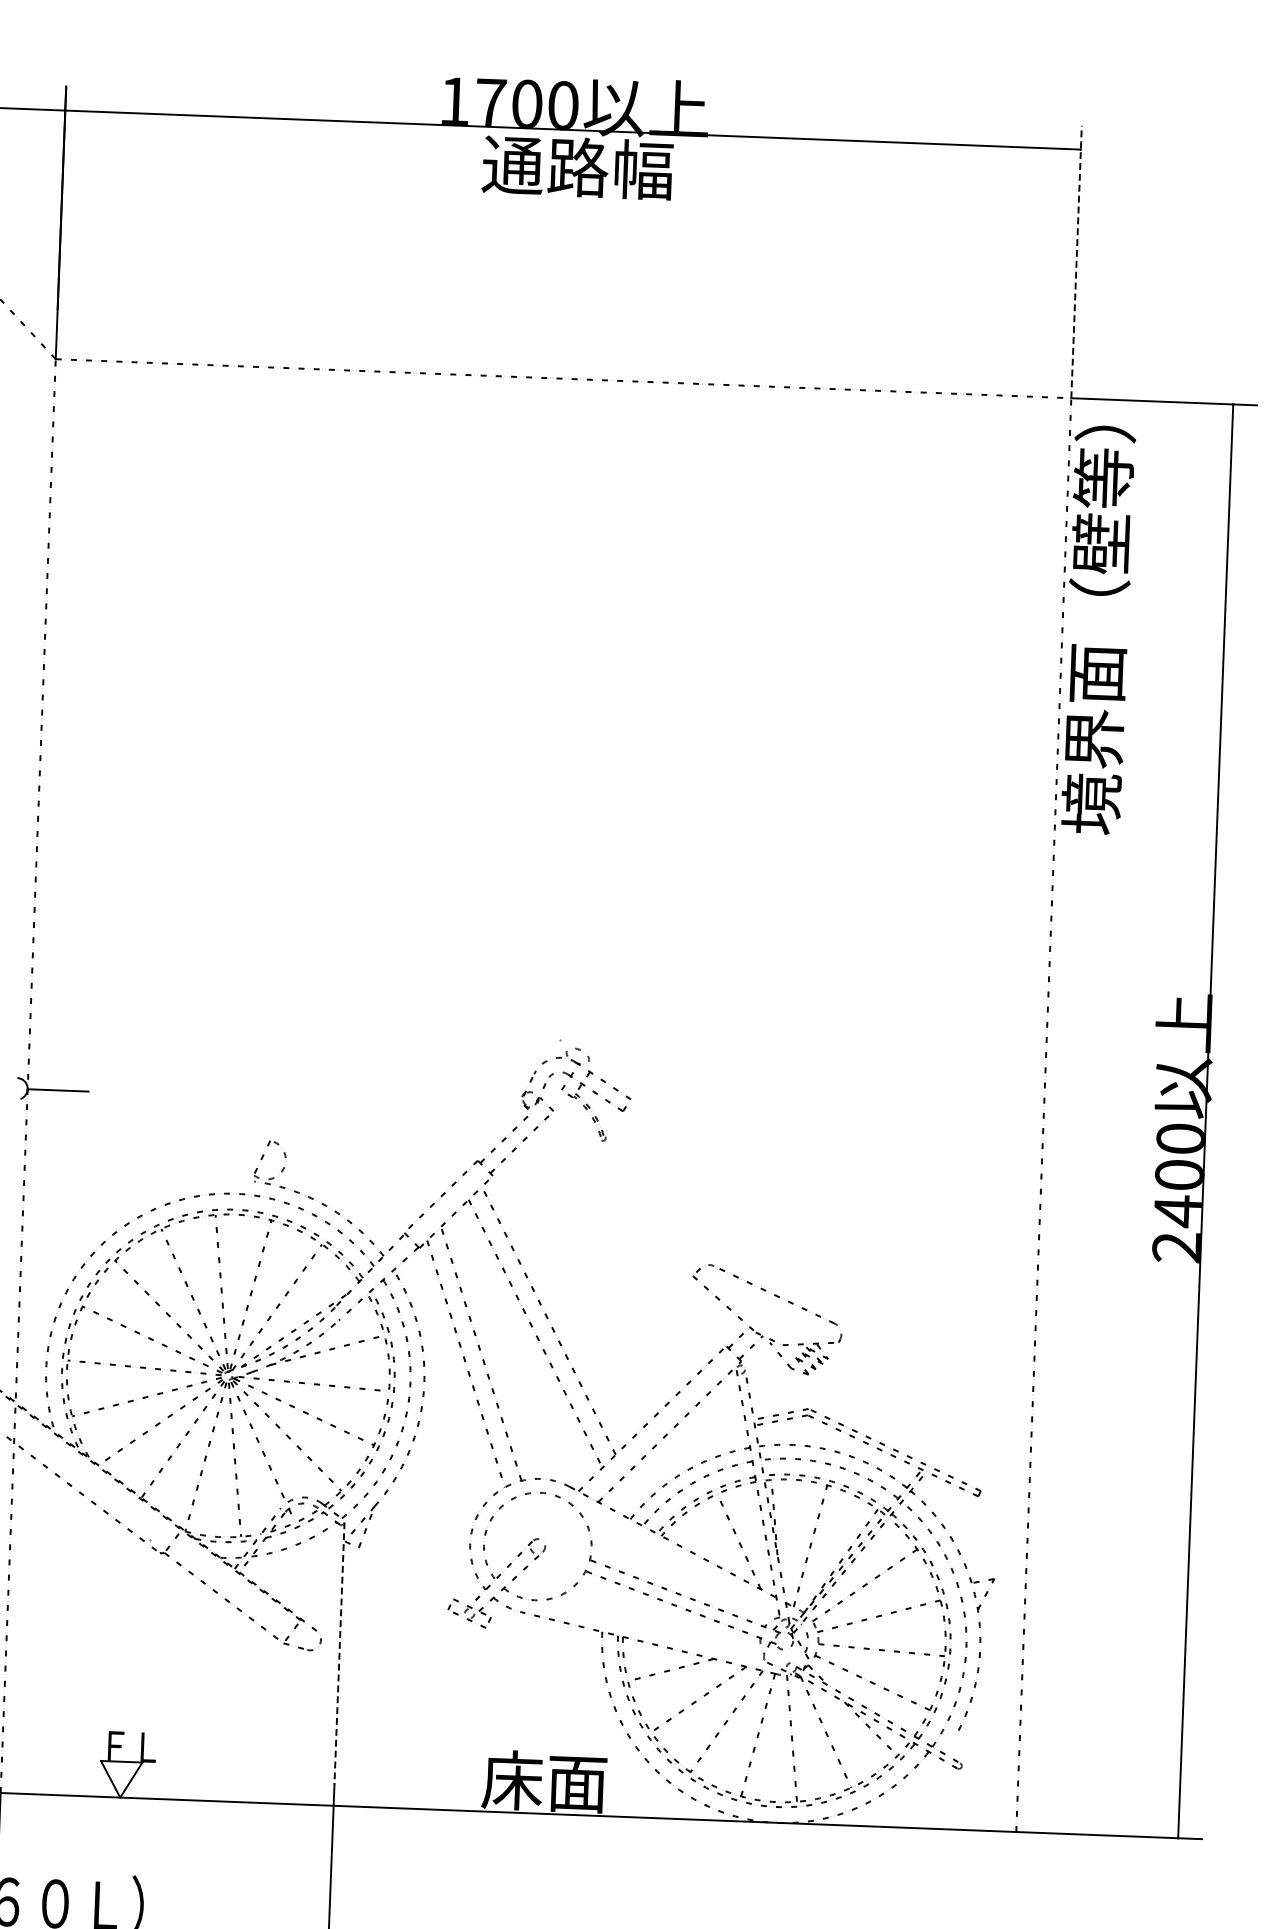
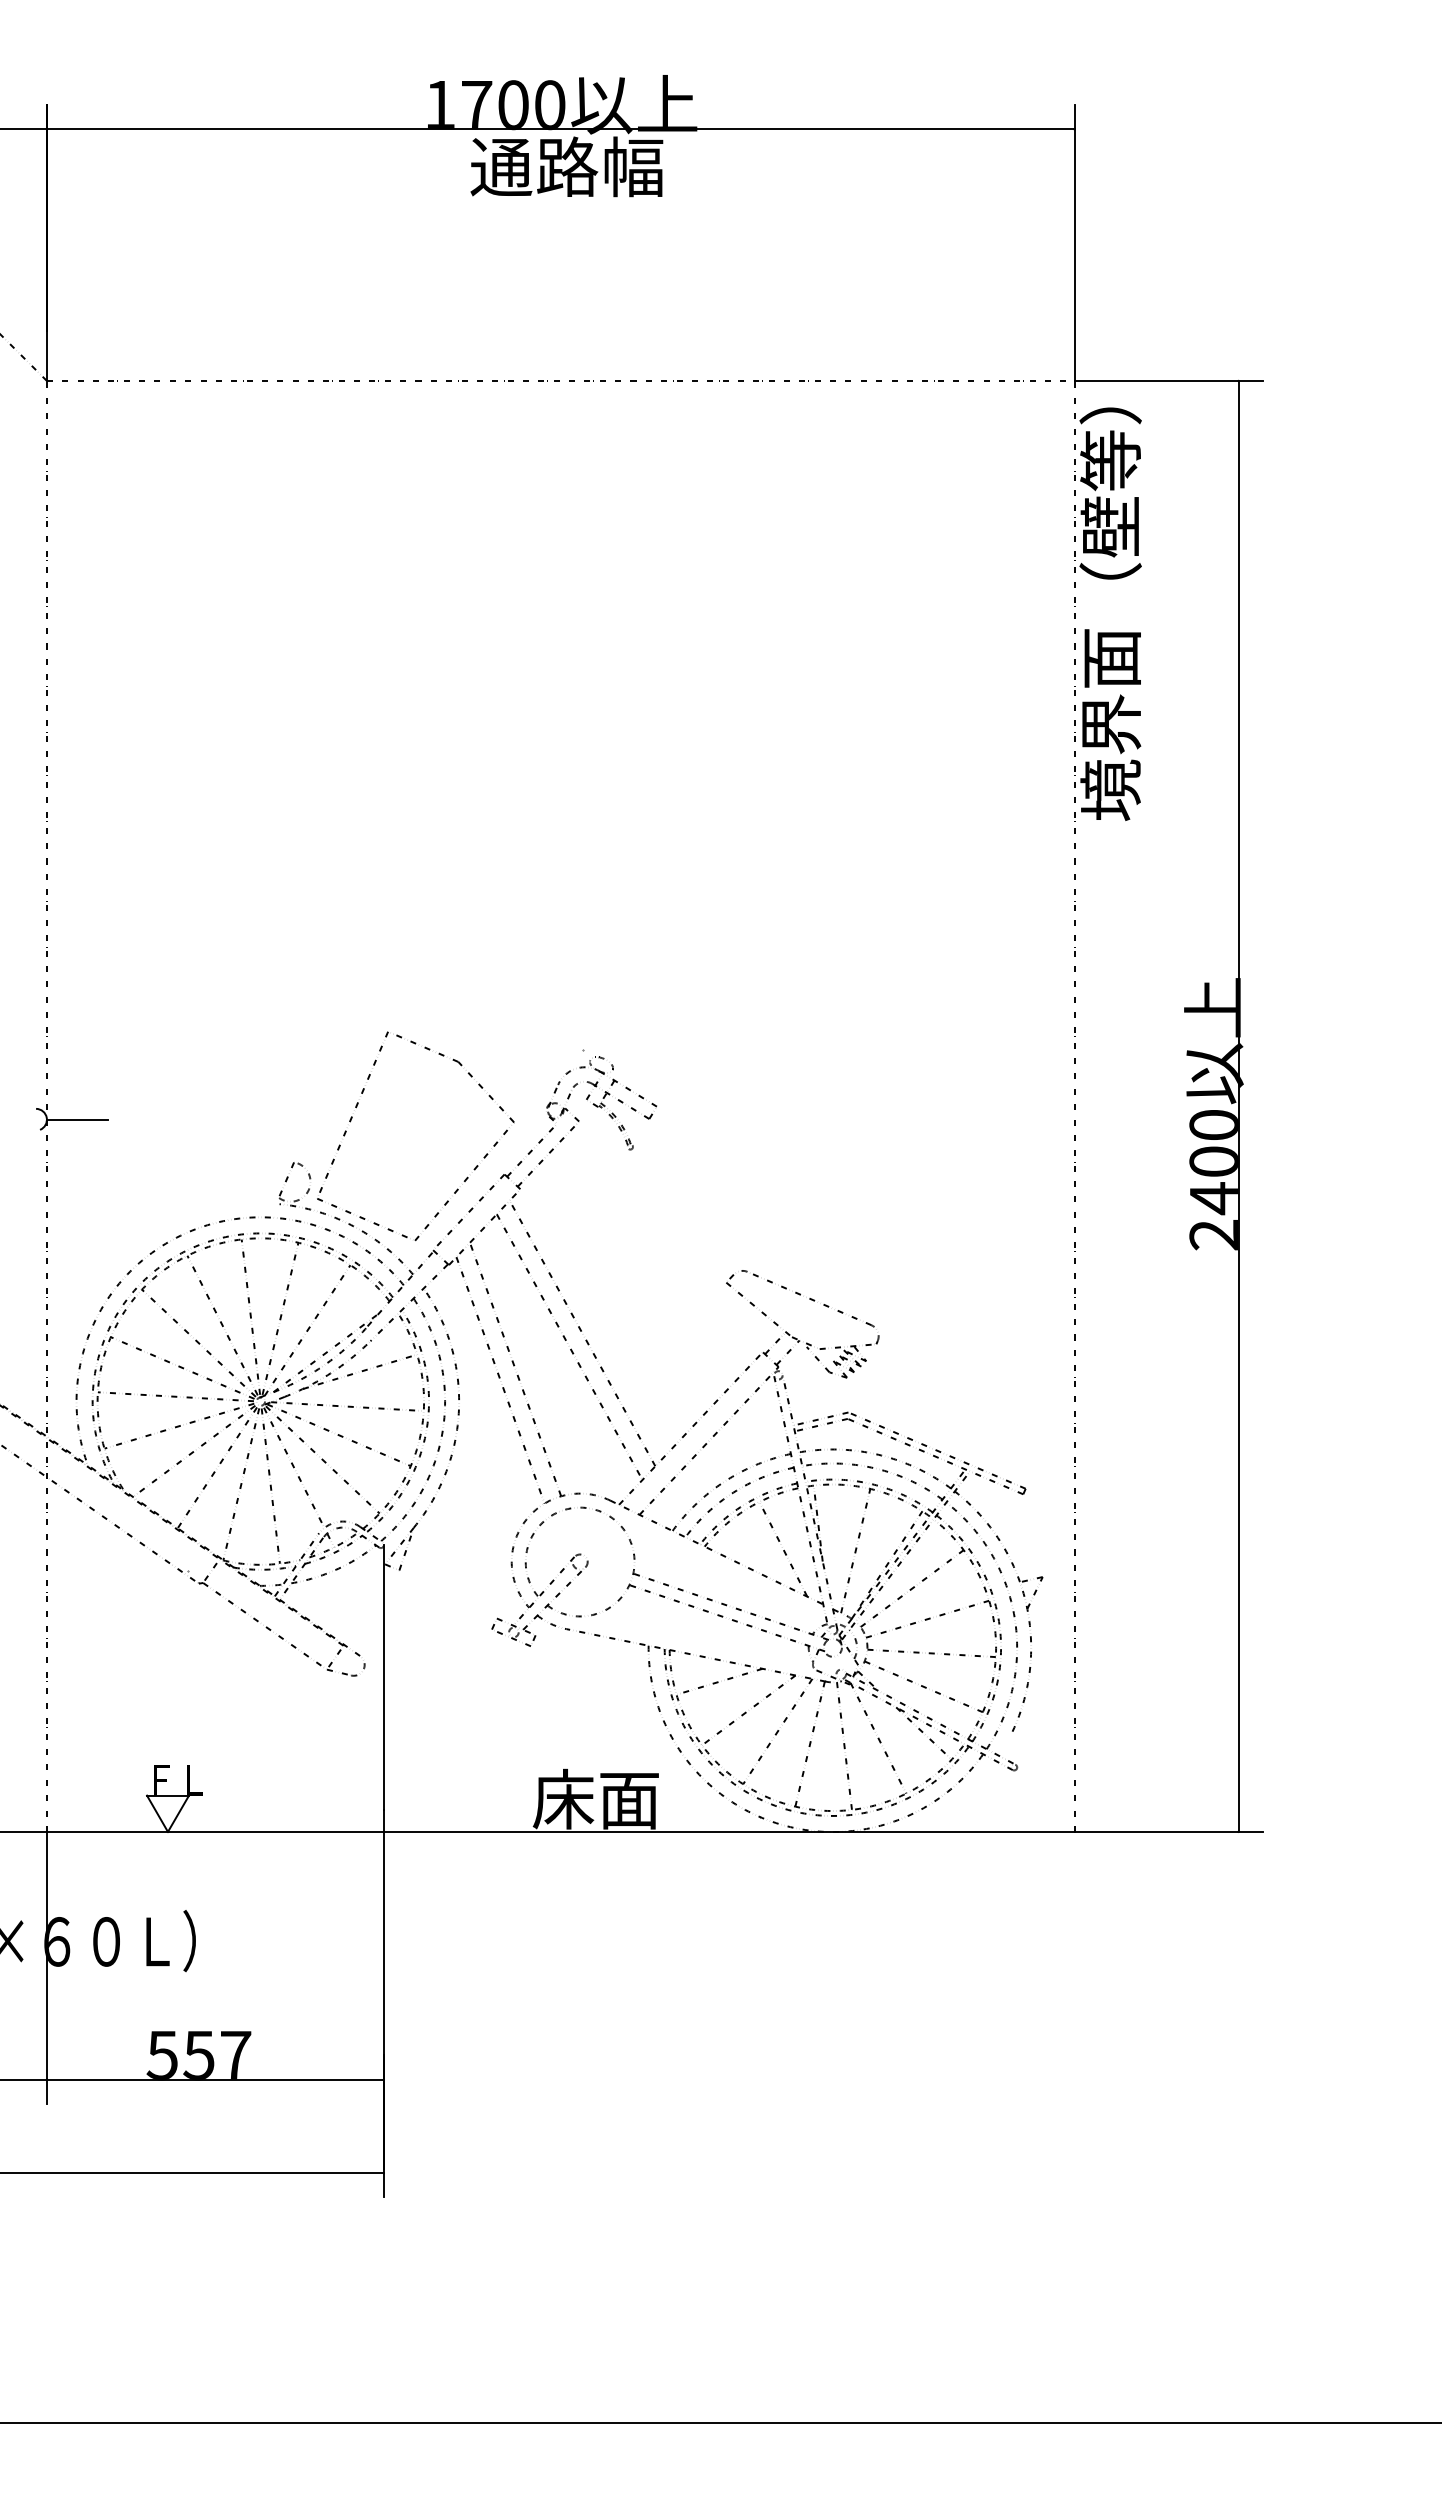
line: (1076, 262) -> (1074, 243), dashed -> solid
part: (335, 1087) -> (357, 1106), added
line: (339, 1654) -> (383, 1678), dashed -> solid

